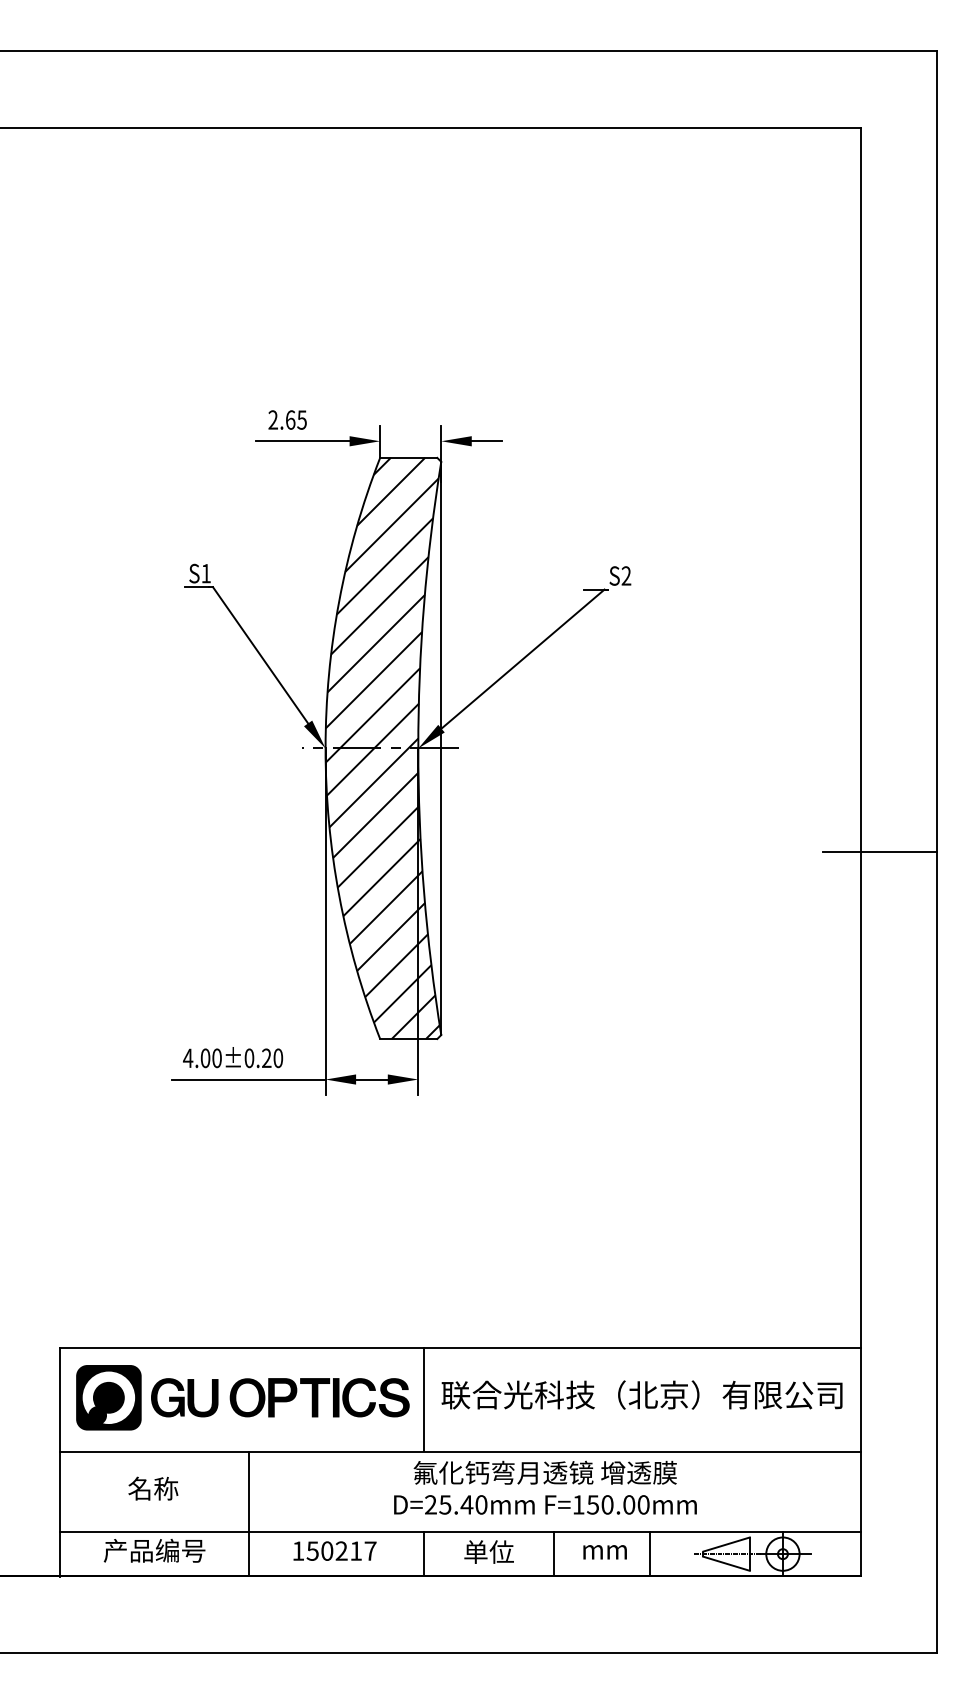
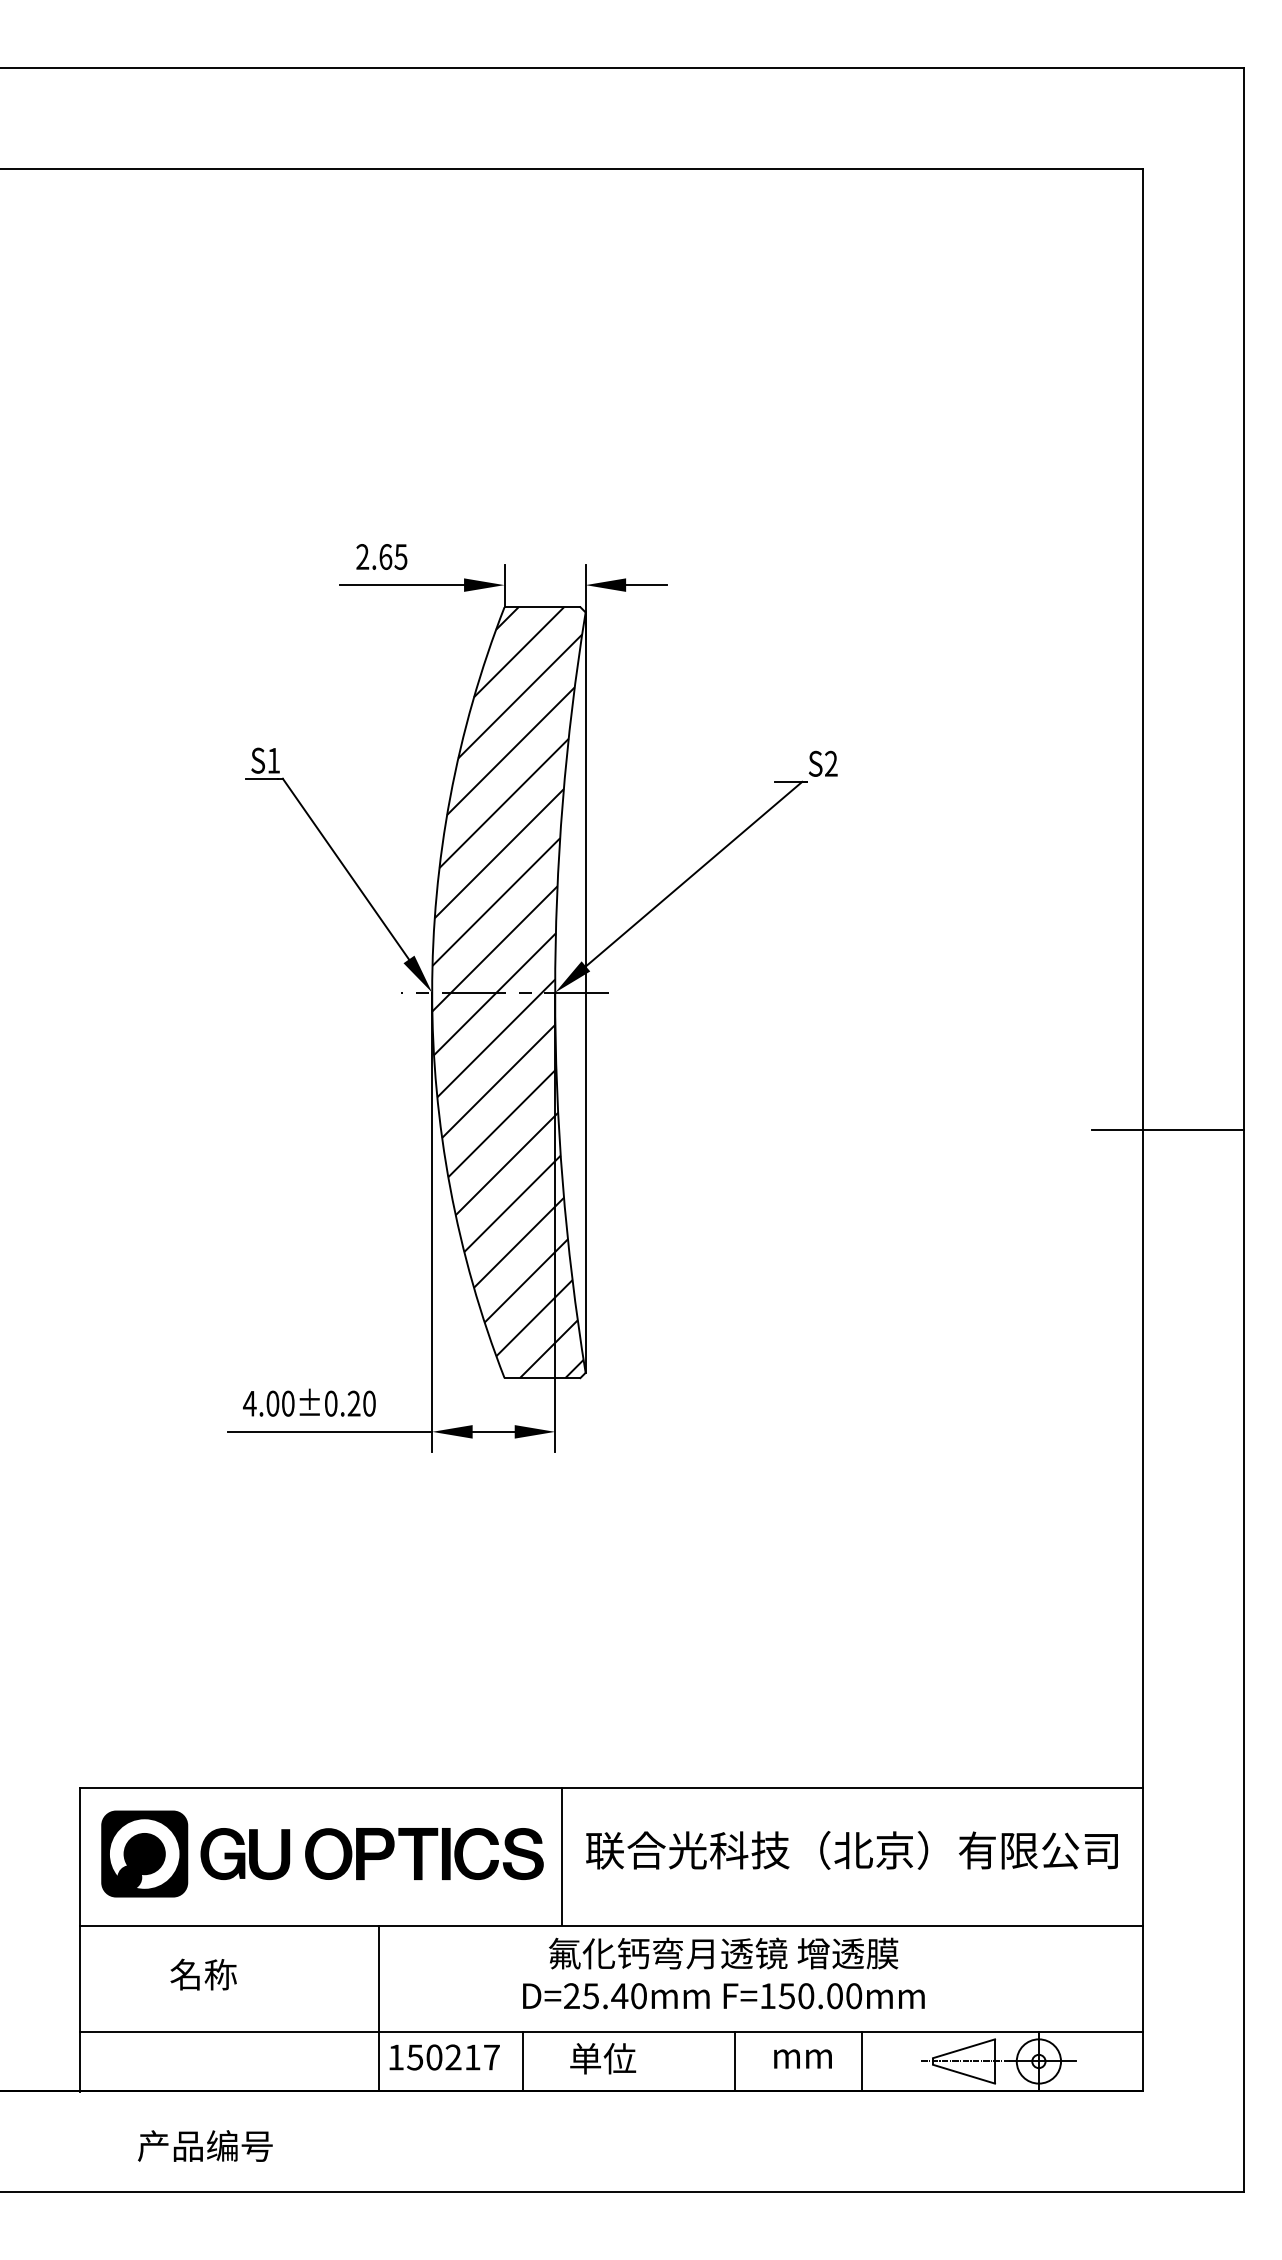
line: (248, 1514) -> (378, 2008), moved
text: (154, 1550) -> (205, 2145), moved
text: (489, 1551) -> (603, 2058), moved
line: (423, 1554) -> (523, 2061), moved

